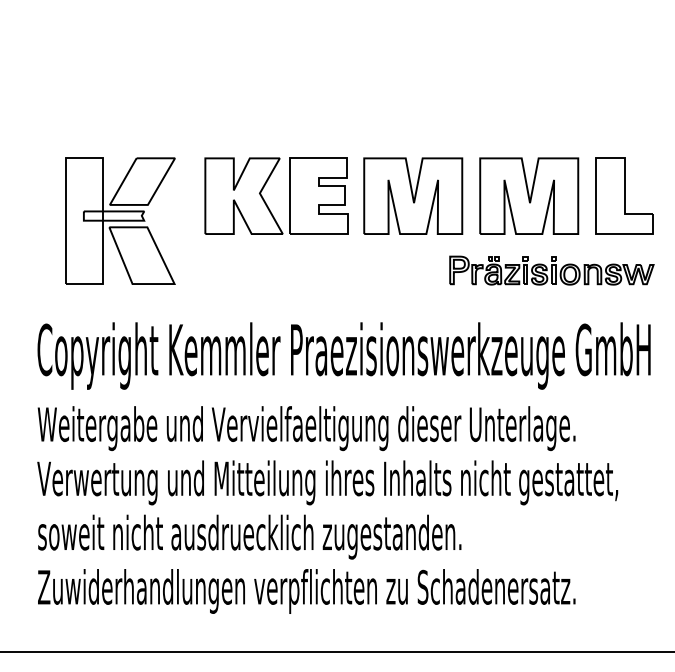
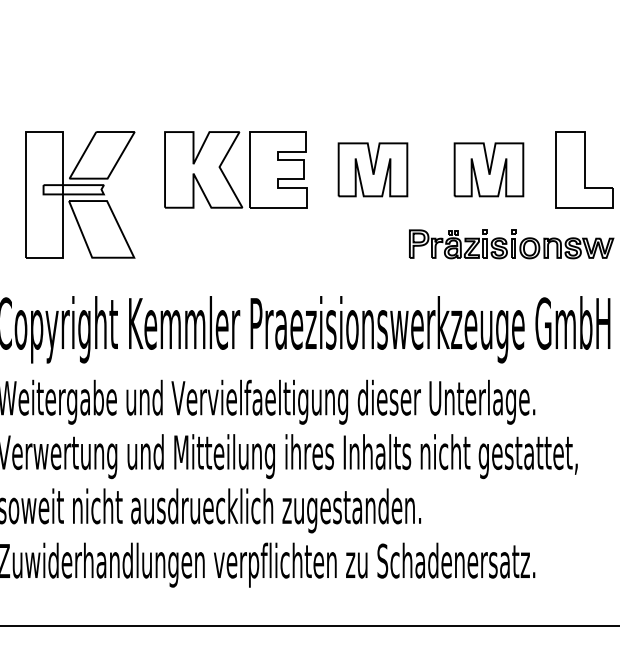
part: (413, 195) -> (373, 169), size x0.7
part: (529, 195) -> (489, 169), size x0.7

